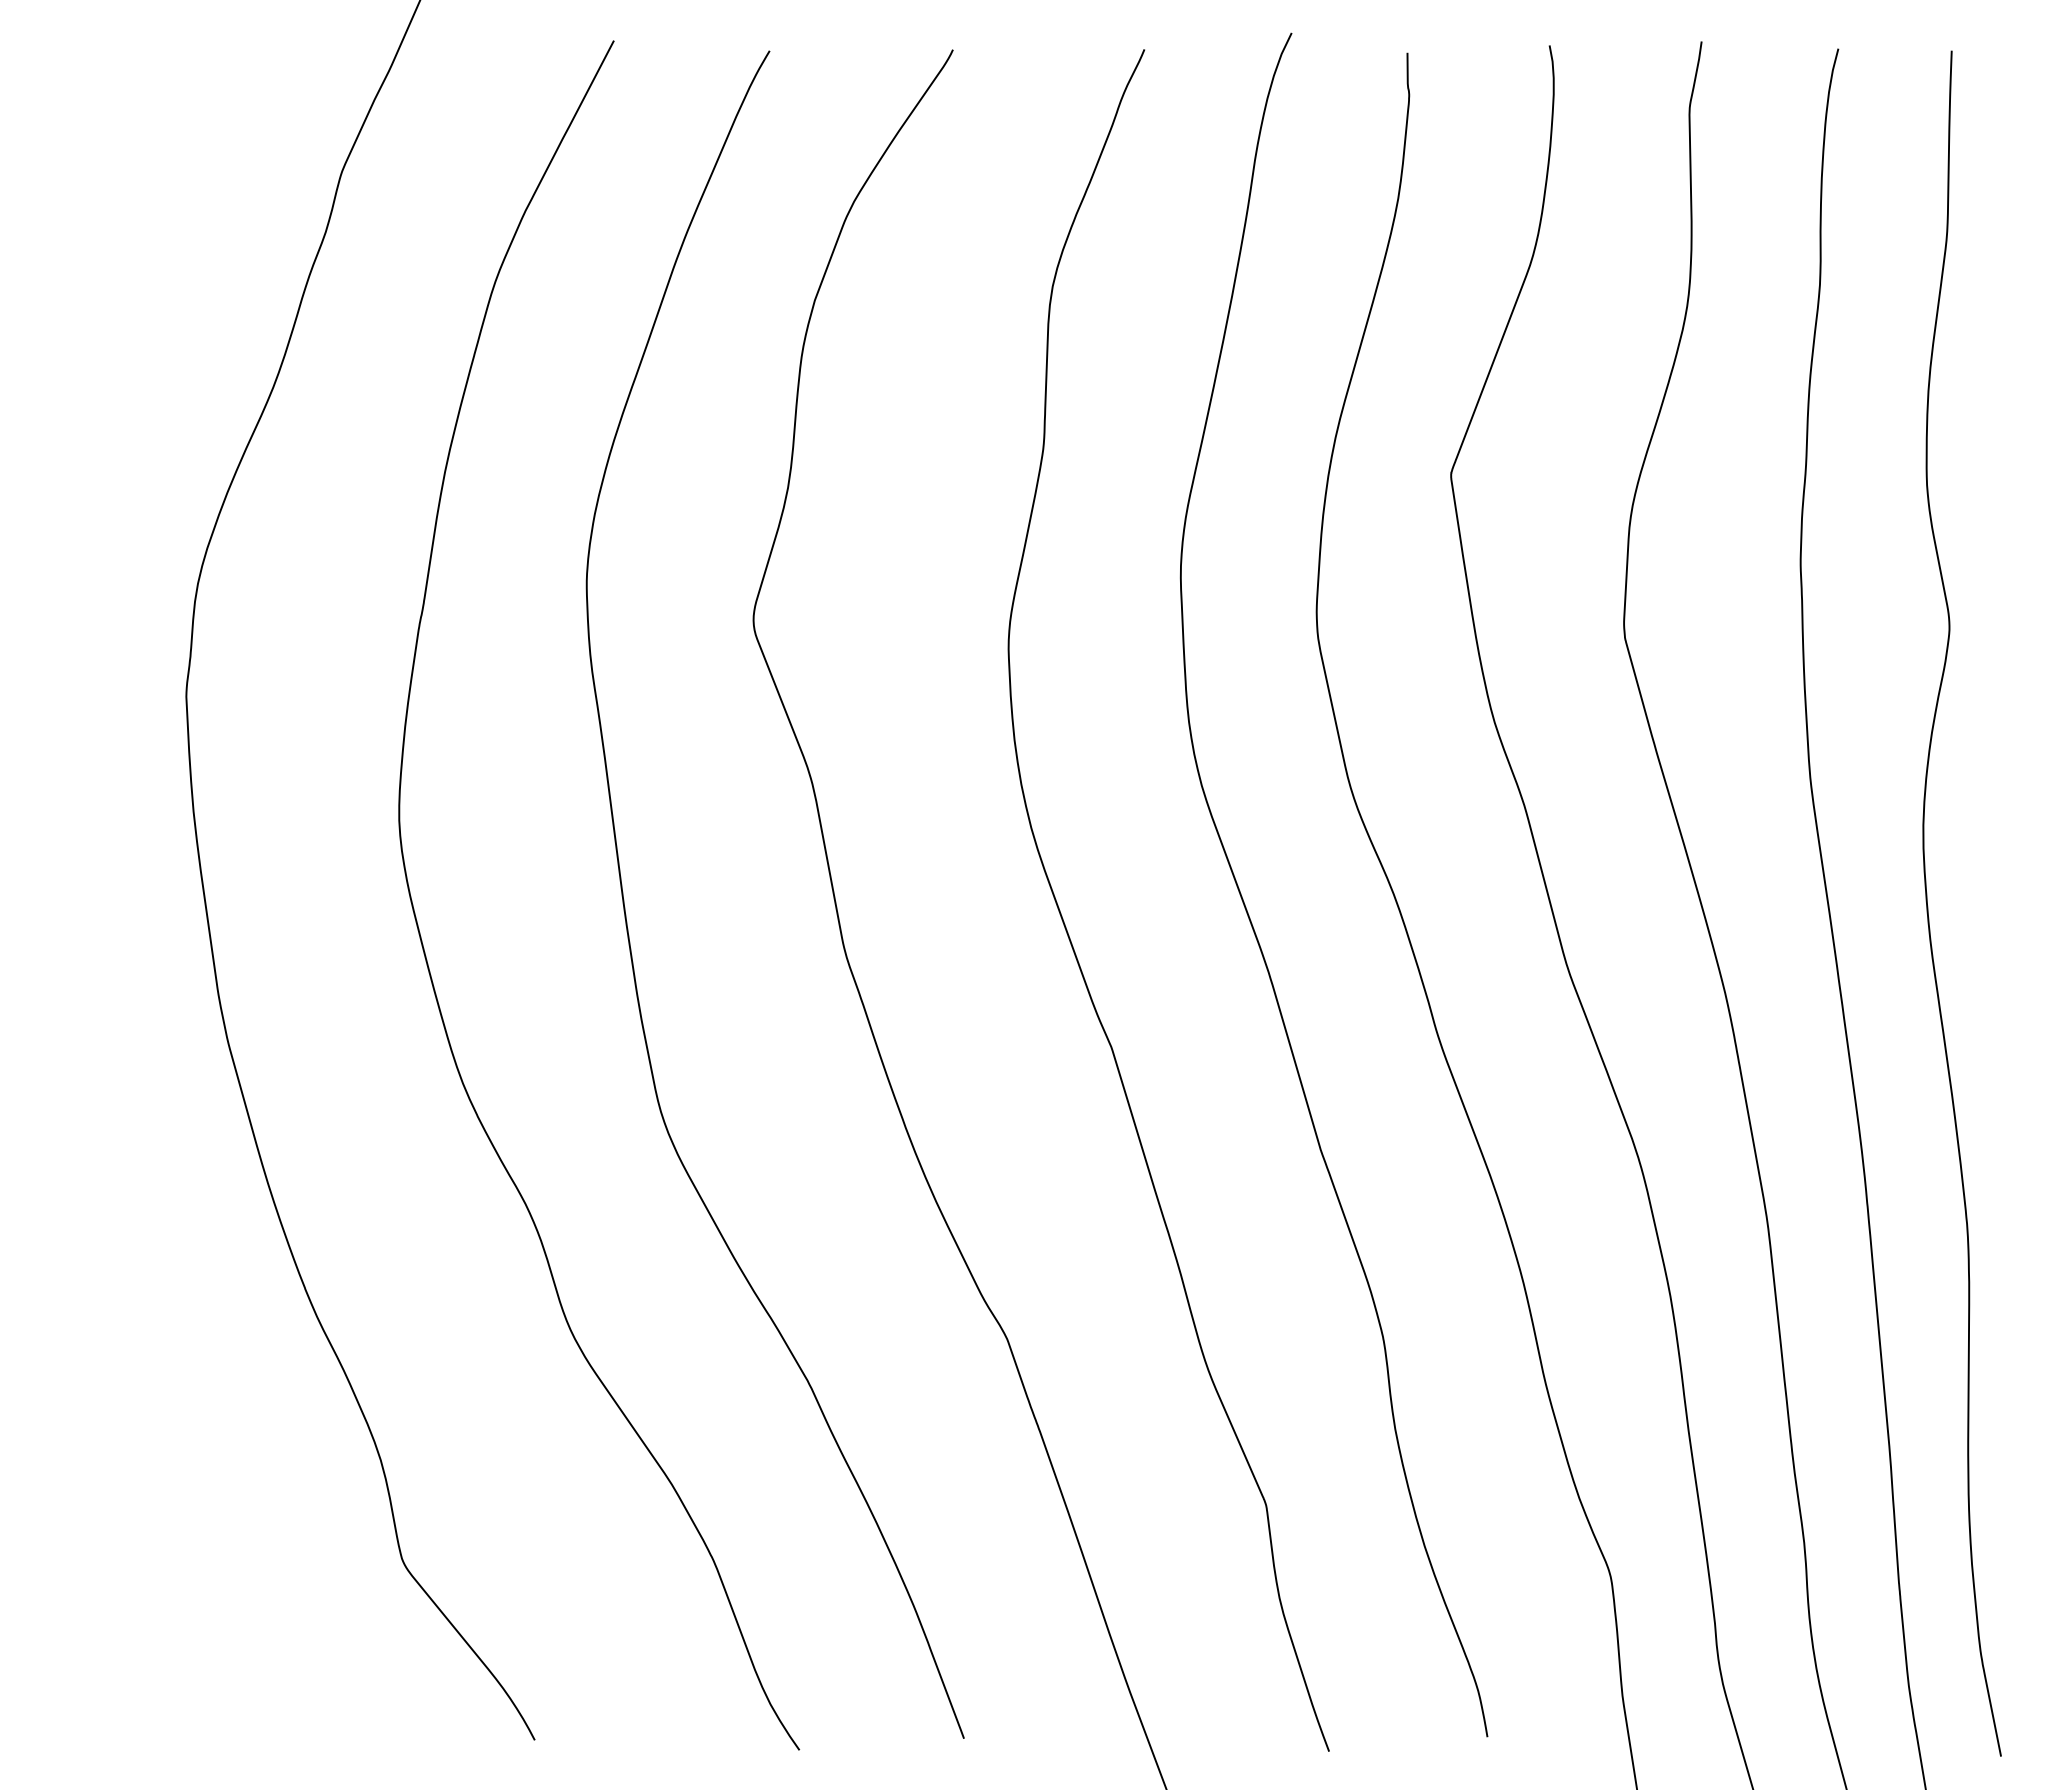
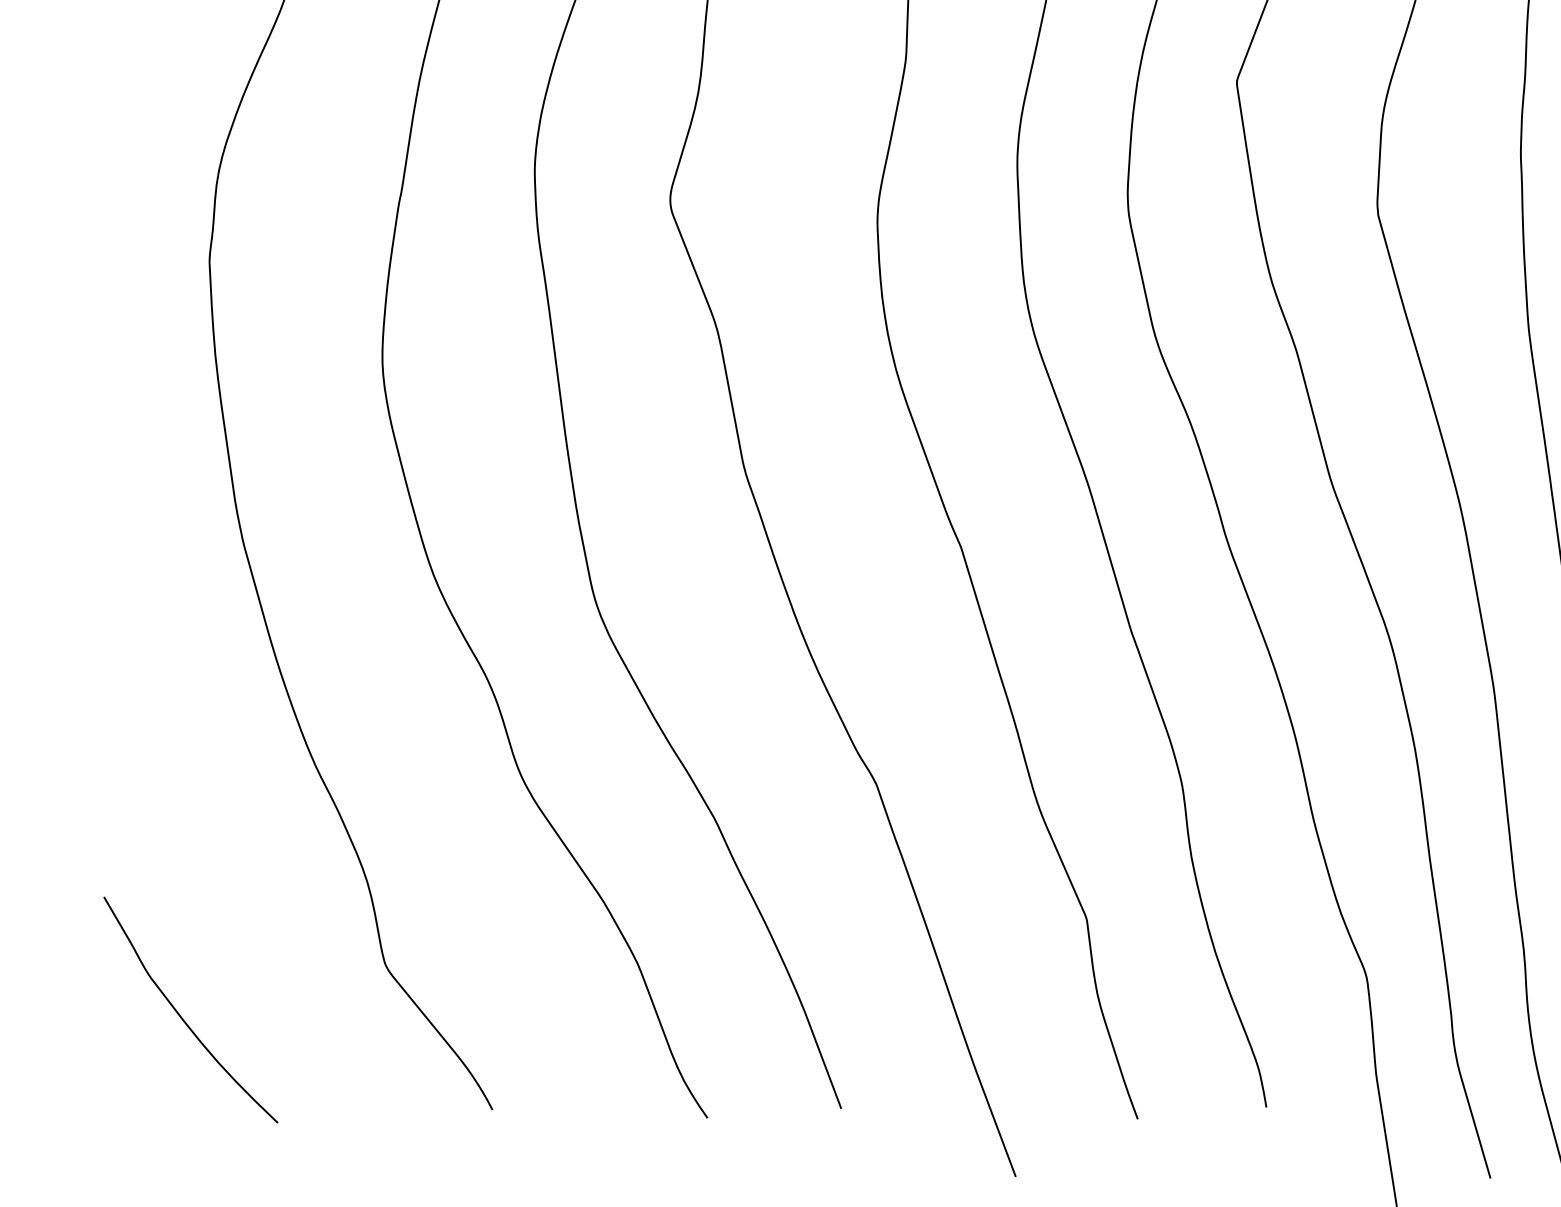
curve: (151, 1624) -> (181, 1016), added

